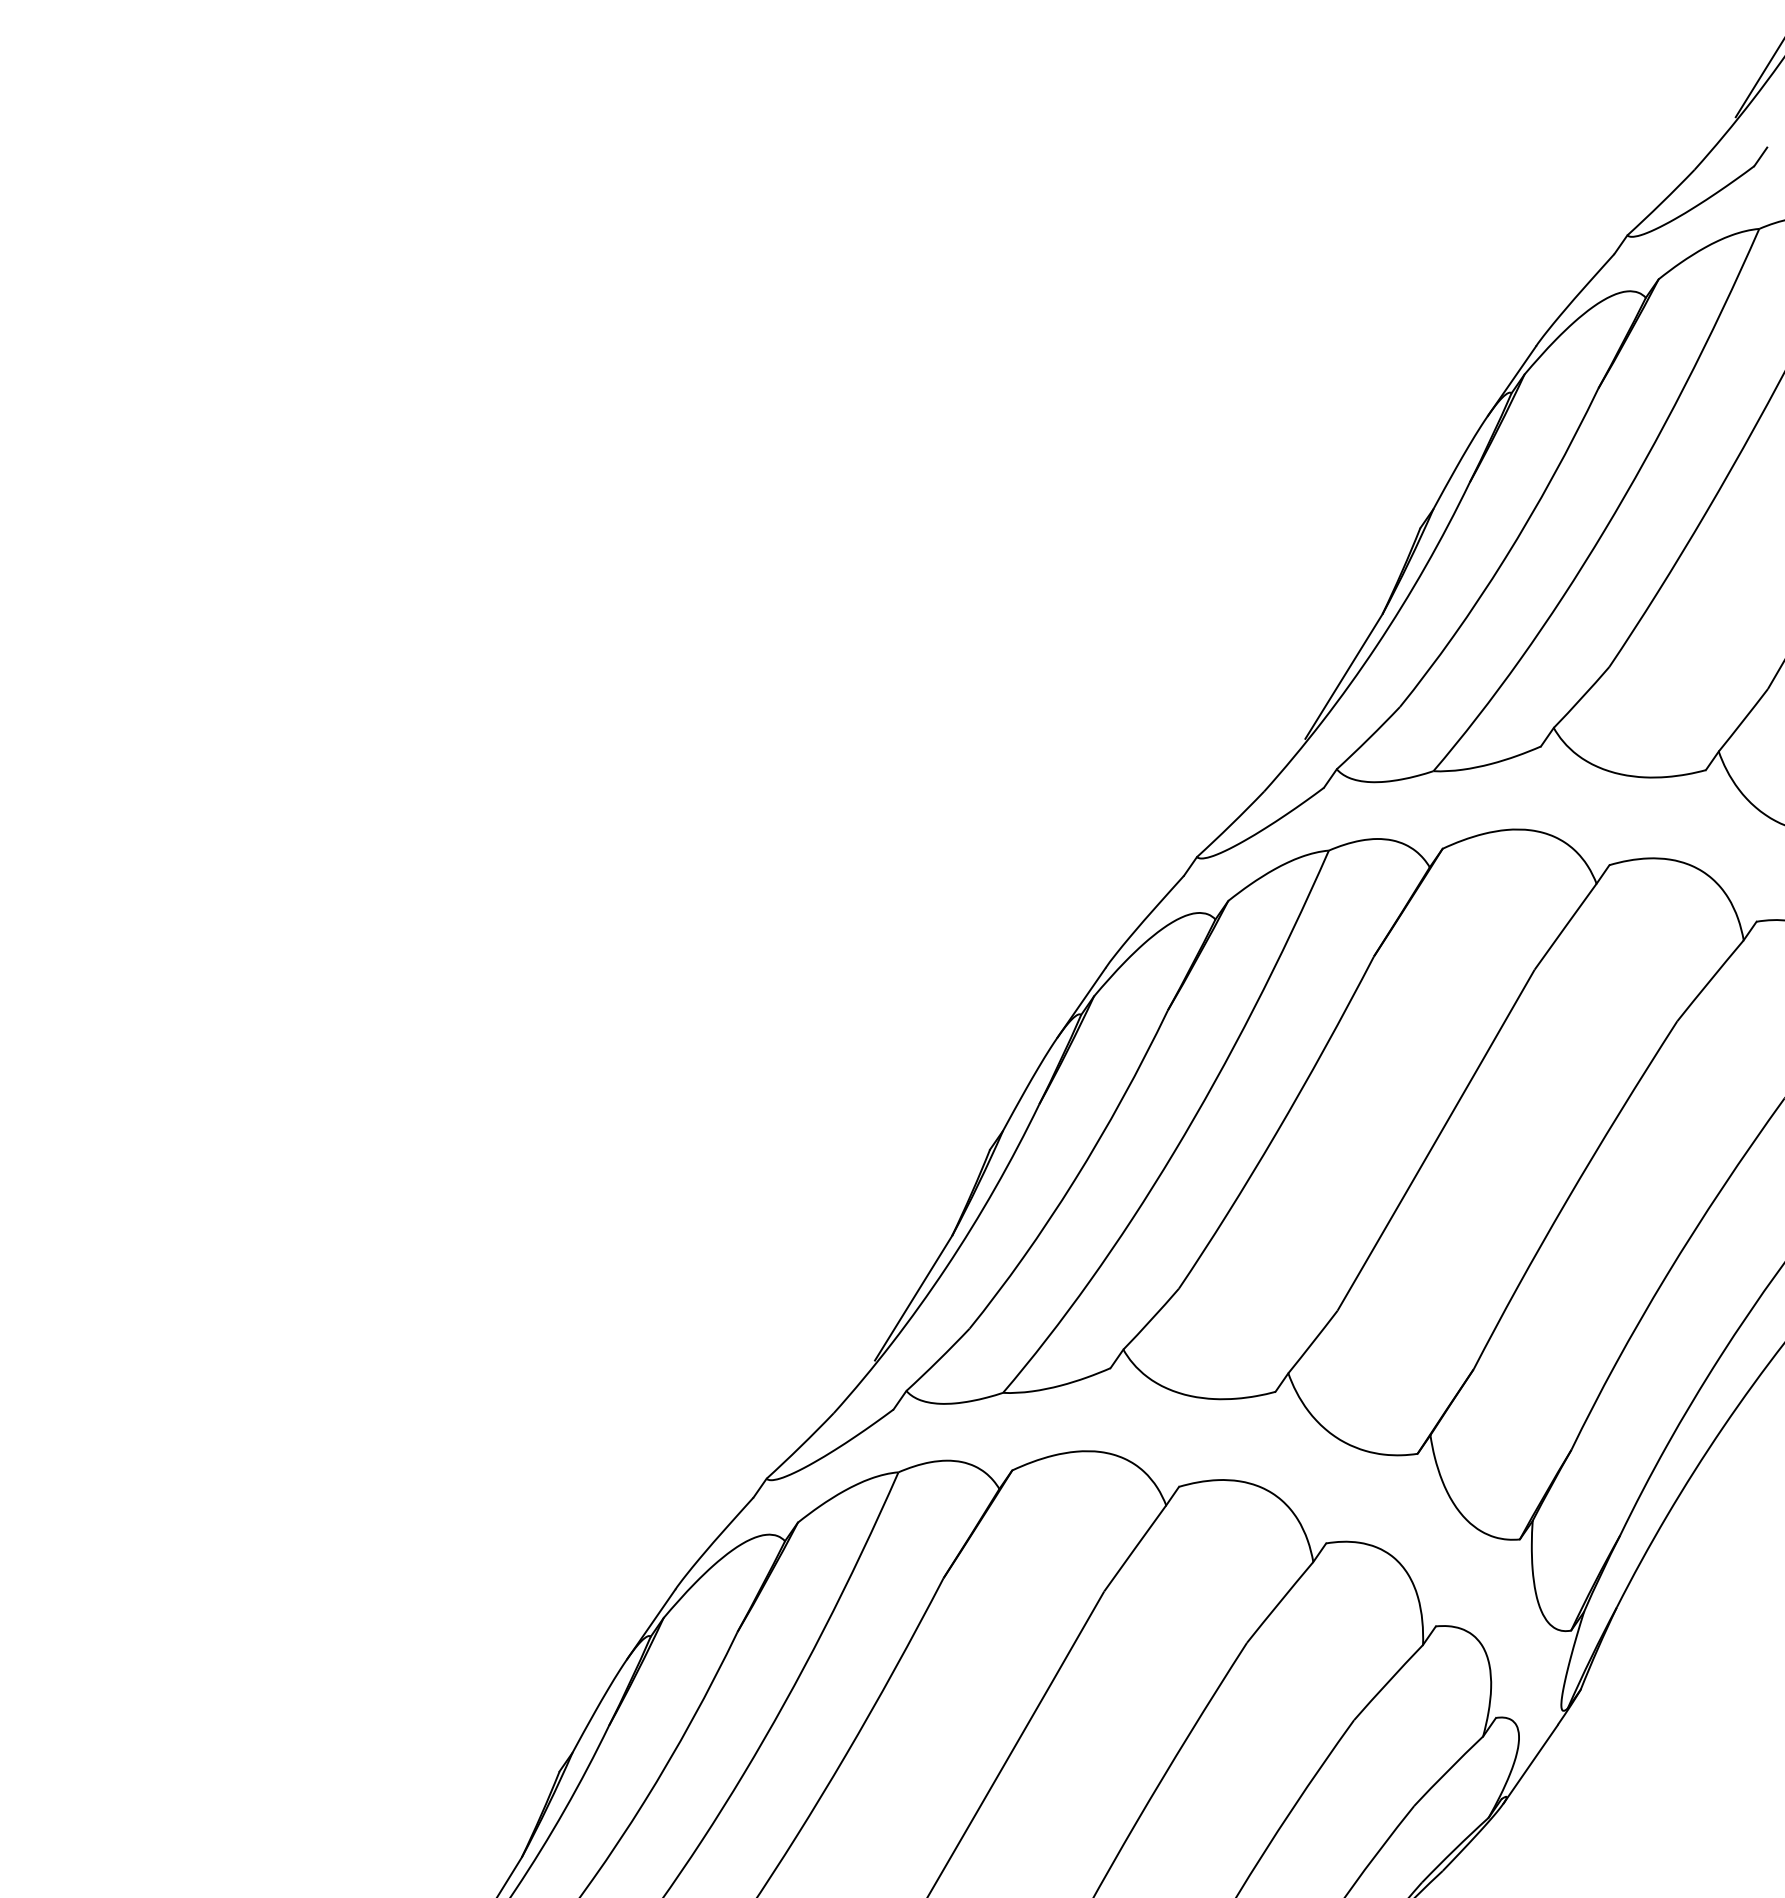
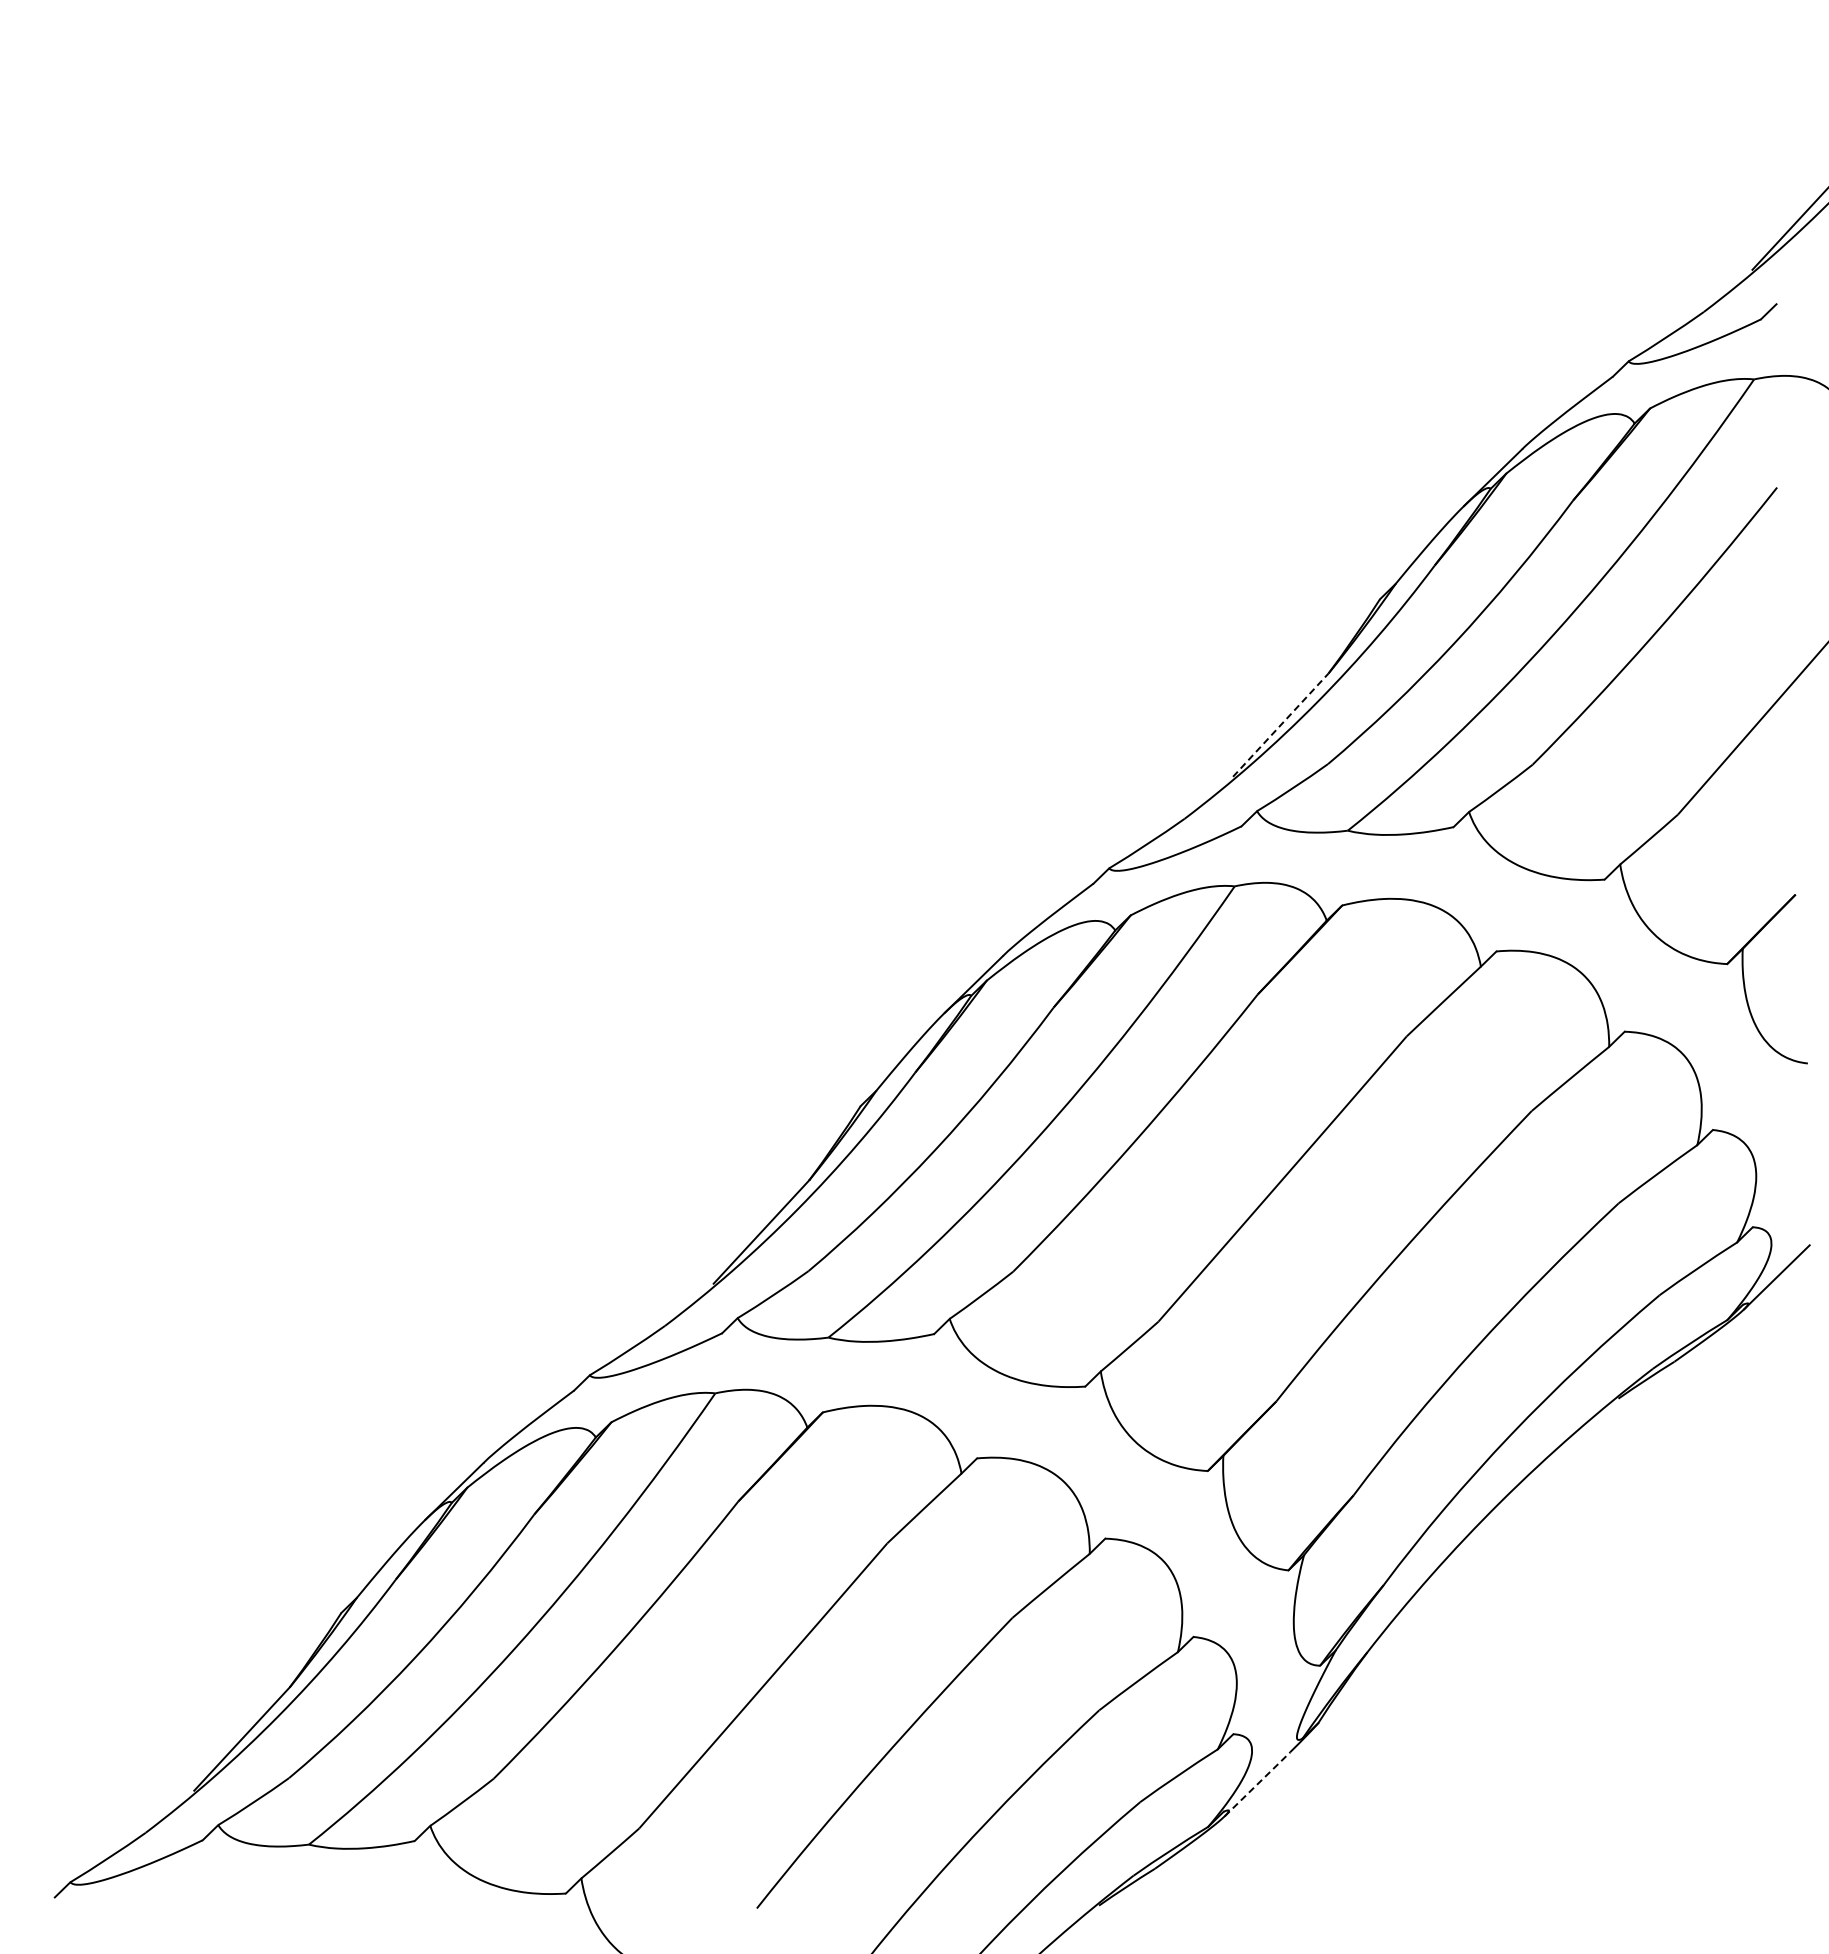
line: (1344, 675) -> (1281, 724), solid -> dashed
line: (1530, 1764) -> (1257, 1784), solid -> dashed

